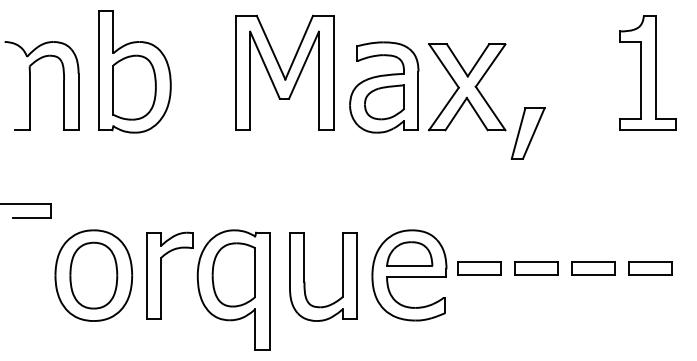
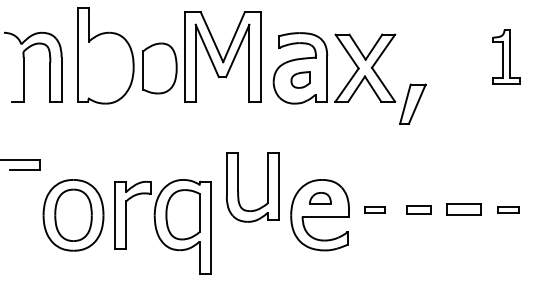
part: (647, 72) -> (506, 56), size x0.6
part: (134, 87) -> (160, 68), moved
part: (384, 102) -> (300, 80), size x0.6
part: (409, 253) -> (320, 198), size x0.6
part: (479, 268) -> (374, 209), size x0.6
part: (536, 268) -> (419, 209), size x0.7
part: (650, 268) -> (508, 209), size x0.6
part: (305, 281) -> (238, 190), moved

